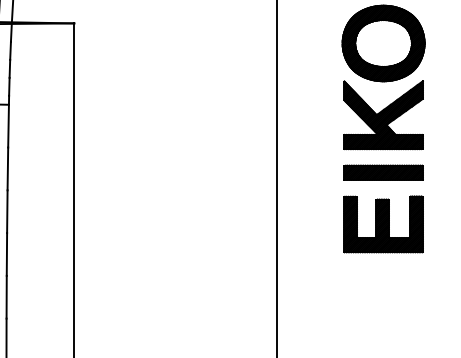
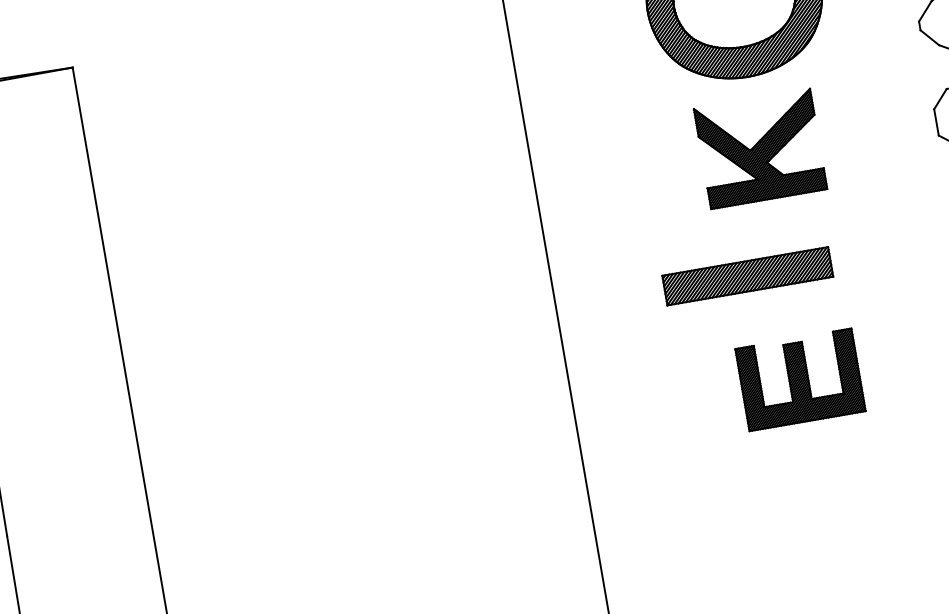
part: (383, 115) -> (760, 149), size x0.7
part: (383, 172) -> (747, 275), moved
part: (383, 224) -> (800, 380), size x0.7

